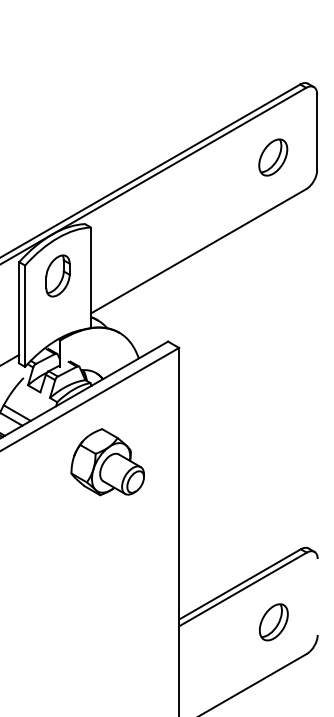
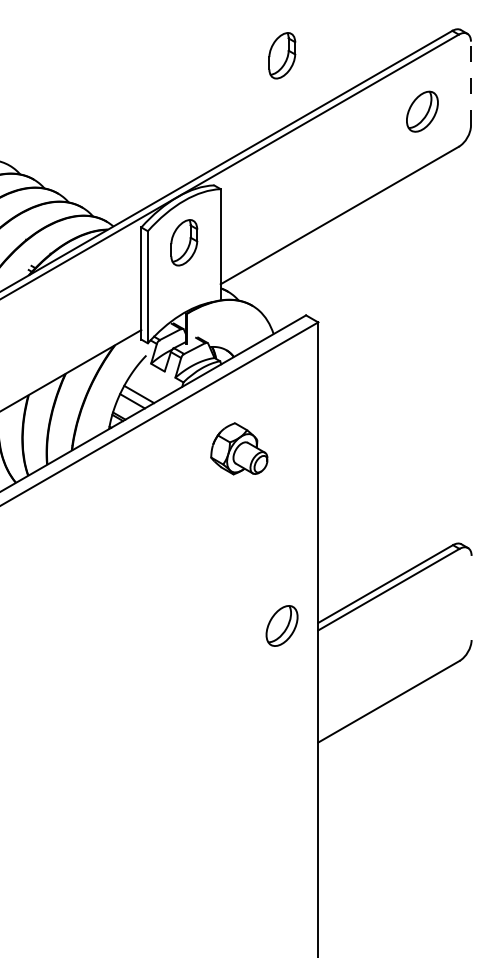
part: (146, 106) -> (282, 55), added
line: (316, 132) -> (470, 83), solid -> dashed
part: (107, 461) -> (239, 448), size x0.7
part: (273, 621) -> (281, 625), moved

